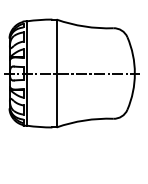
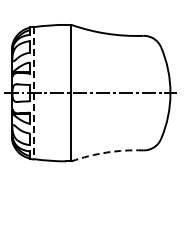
line: (27, 73) -> (34, 93), solid -> dashed
arc: (84, 120) -> (106, 152), solid -> dashed

